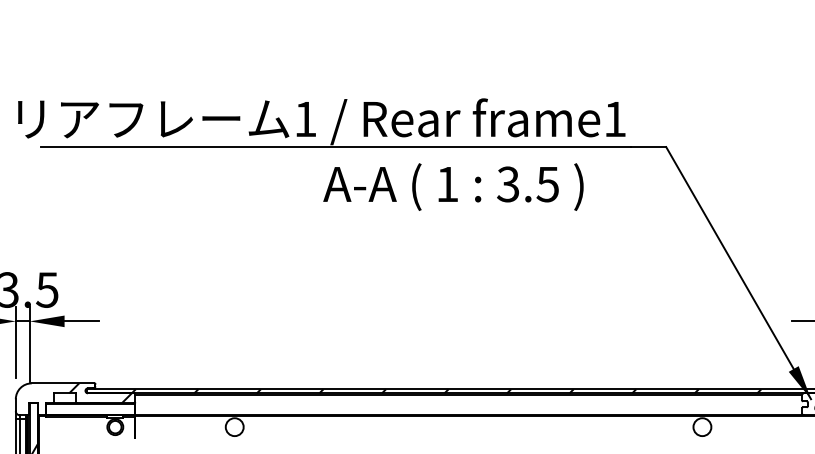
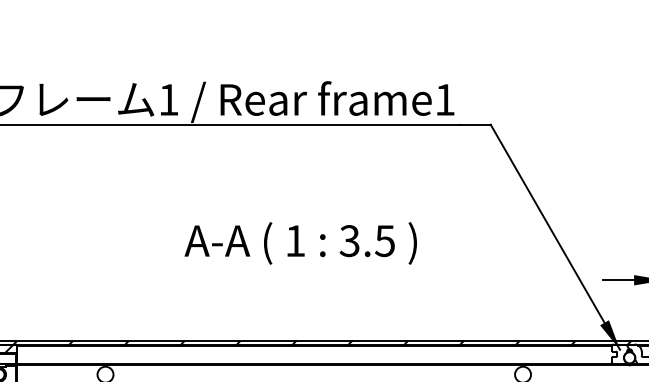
text: (453, 186) -> (300, 242), moved

